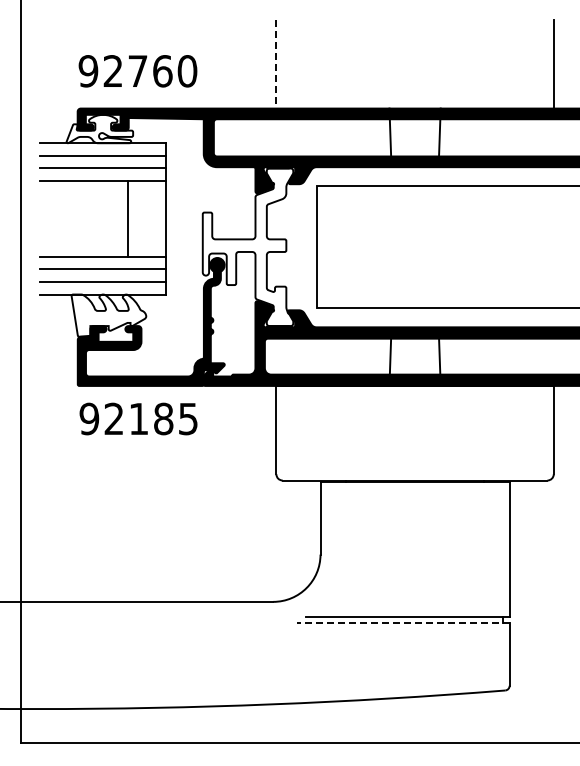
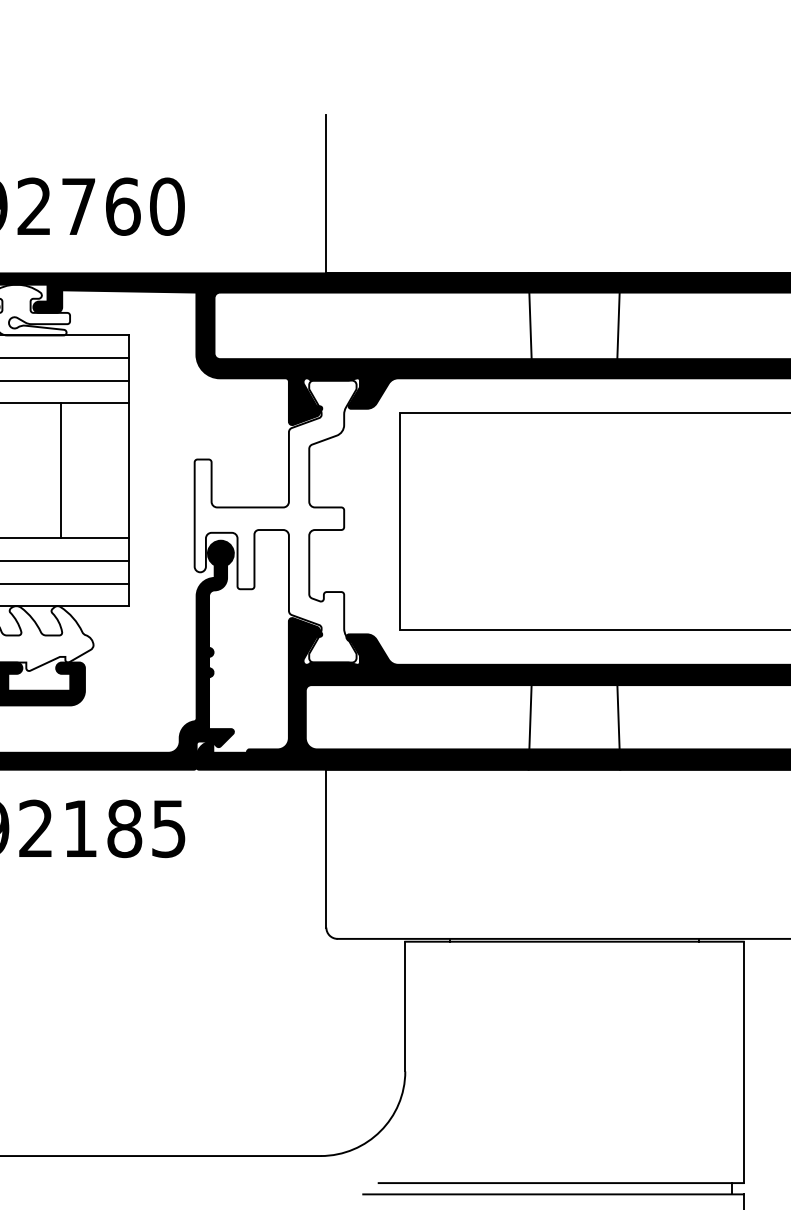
line: (276, 64) -> (326, 194), dashed -> solid
line: (402, 623) -> (551, 1194), dashed -> solid

